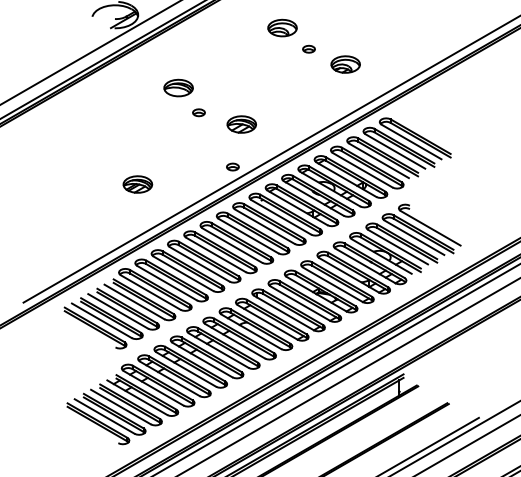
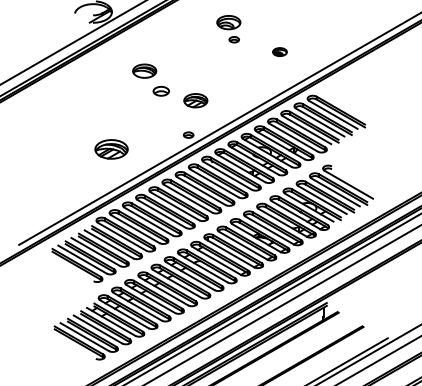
part: (308, 48) -> (233, 39), moved
part: (345, 63) -> (279, 51), size x0.6
part: (198, 111) -> (160, 90), size x1.6
part: (137, 183) -> (111, 148), size x1.4

